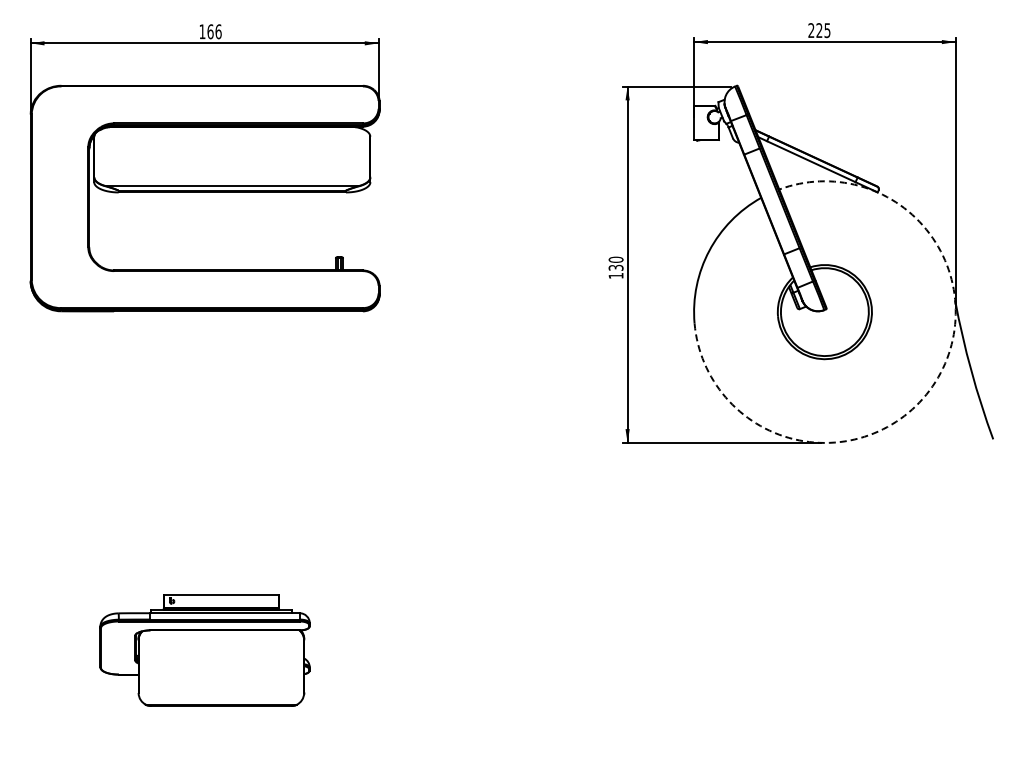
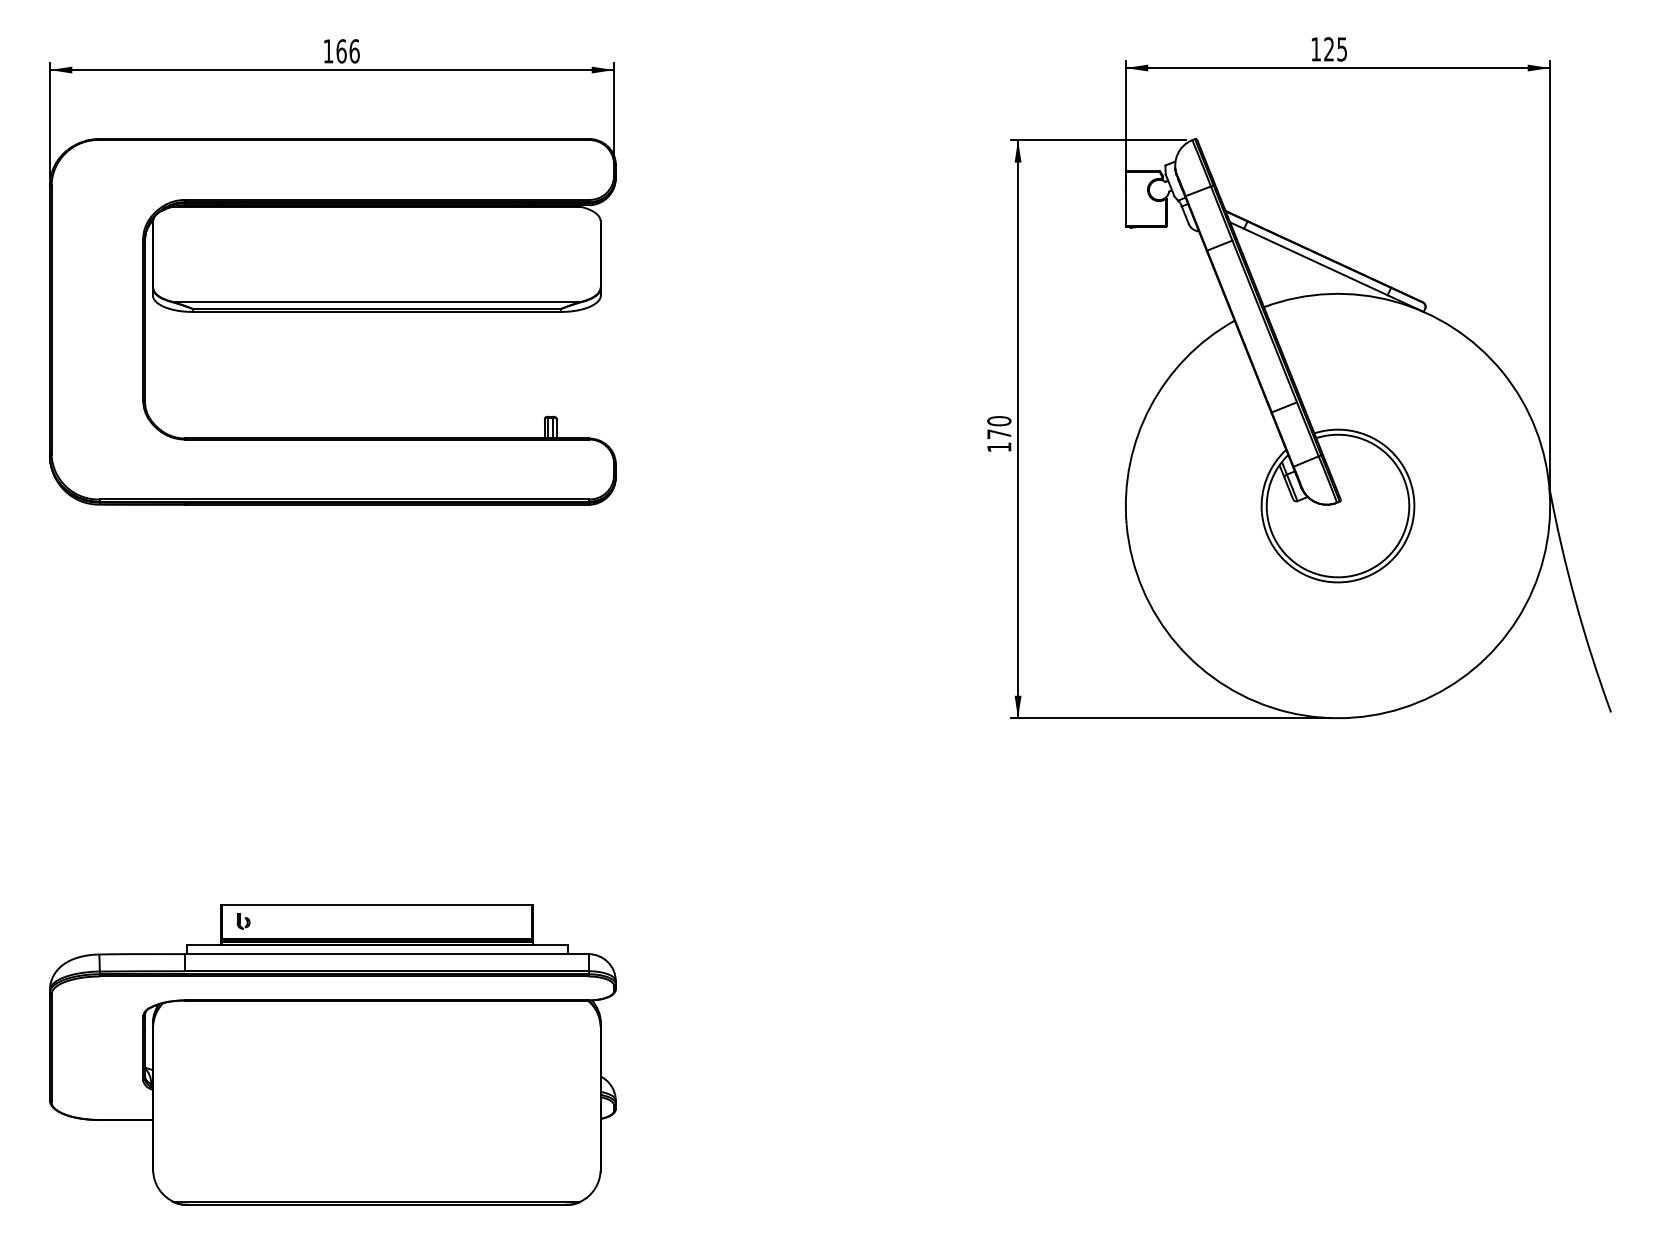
text: (811, 30) -> (1316, 49), 225 -> 125
text: (615, 267) -> (998, 433), 130 -> 170
arc: (935, 382) -> (1517, 620), dashed -> solid
part: (204, 650) -> (331, 1054), size x1.67

